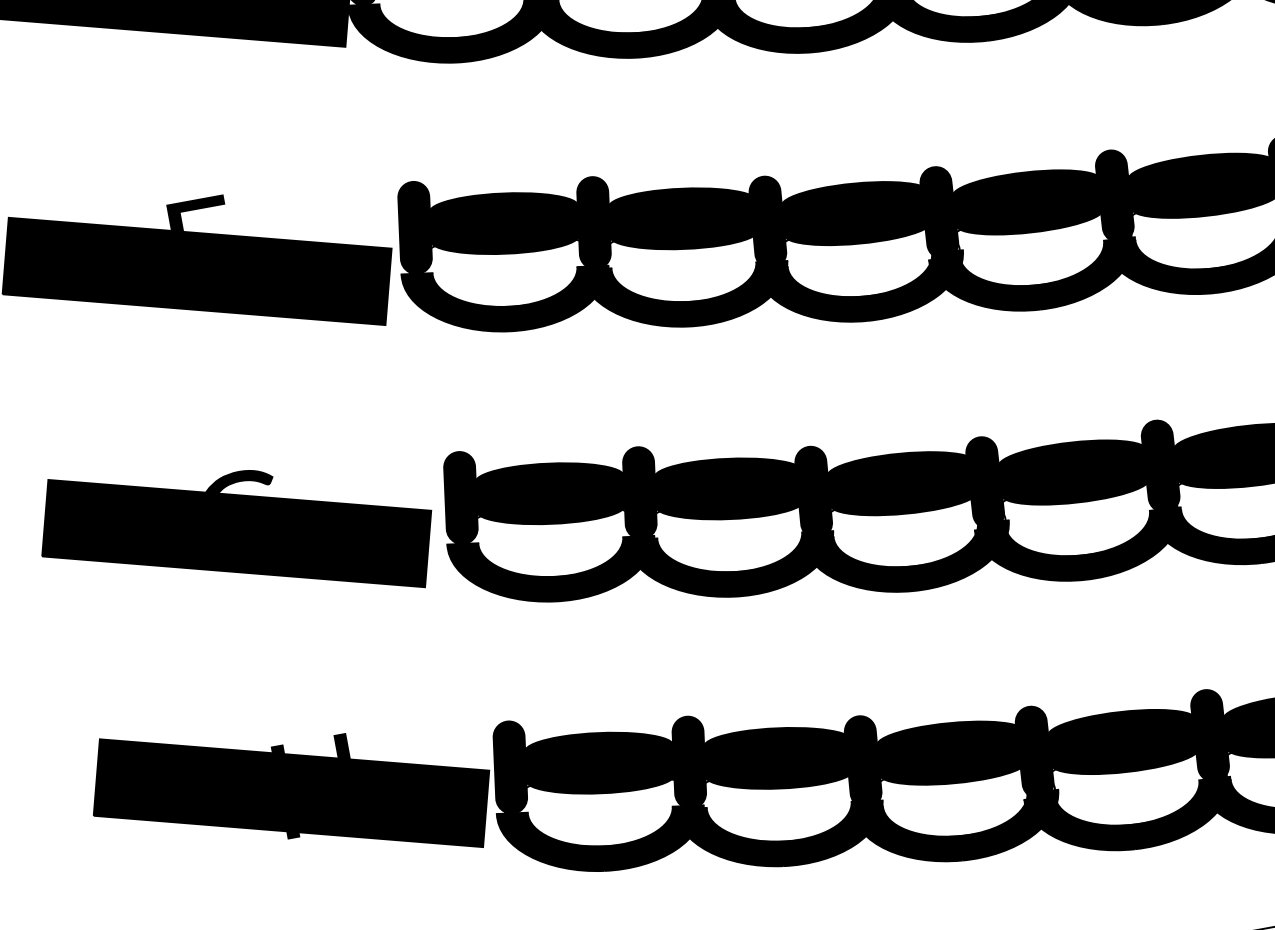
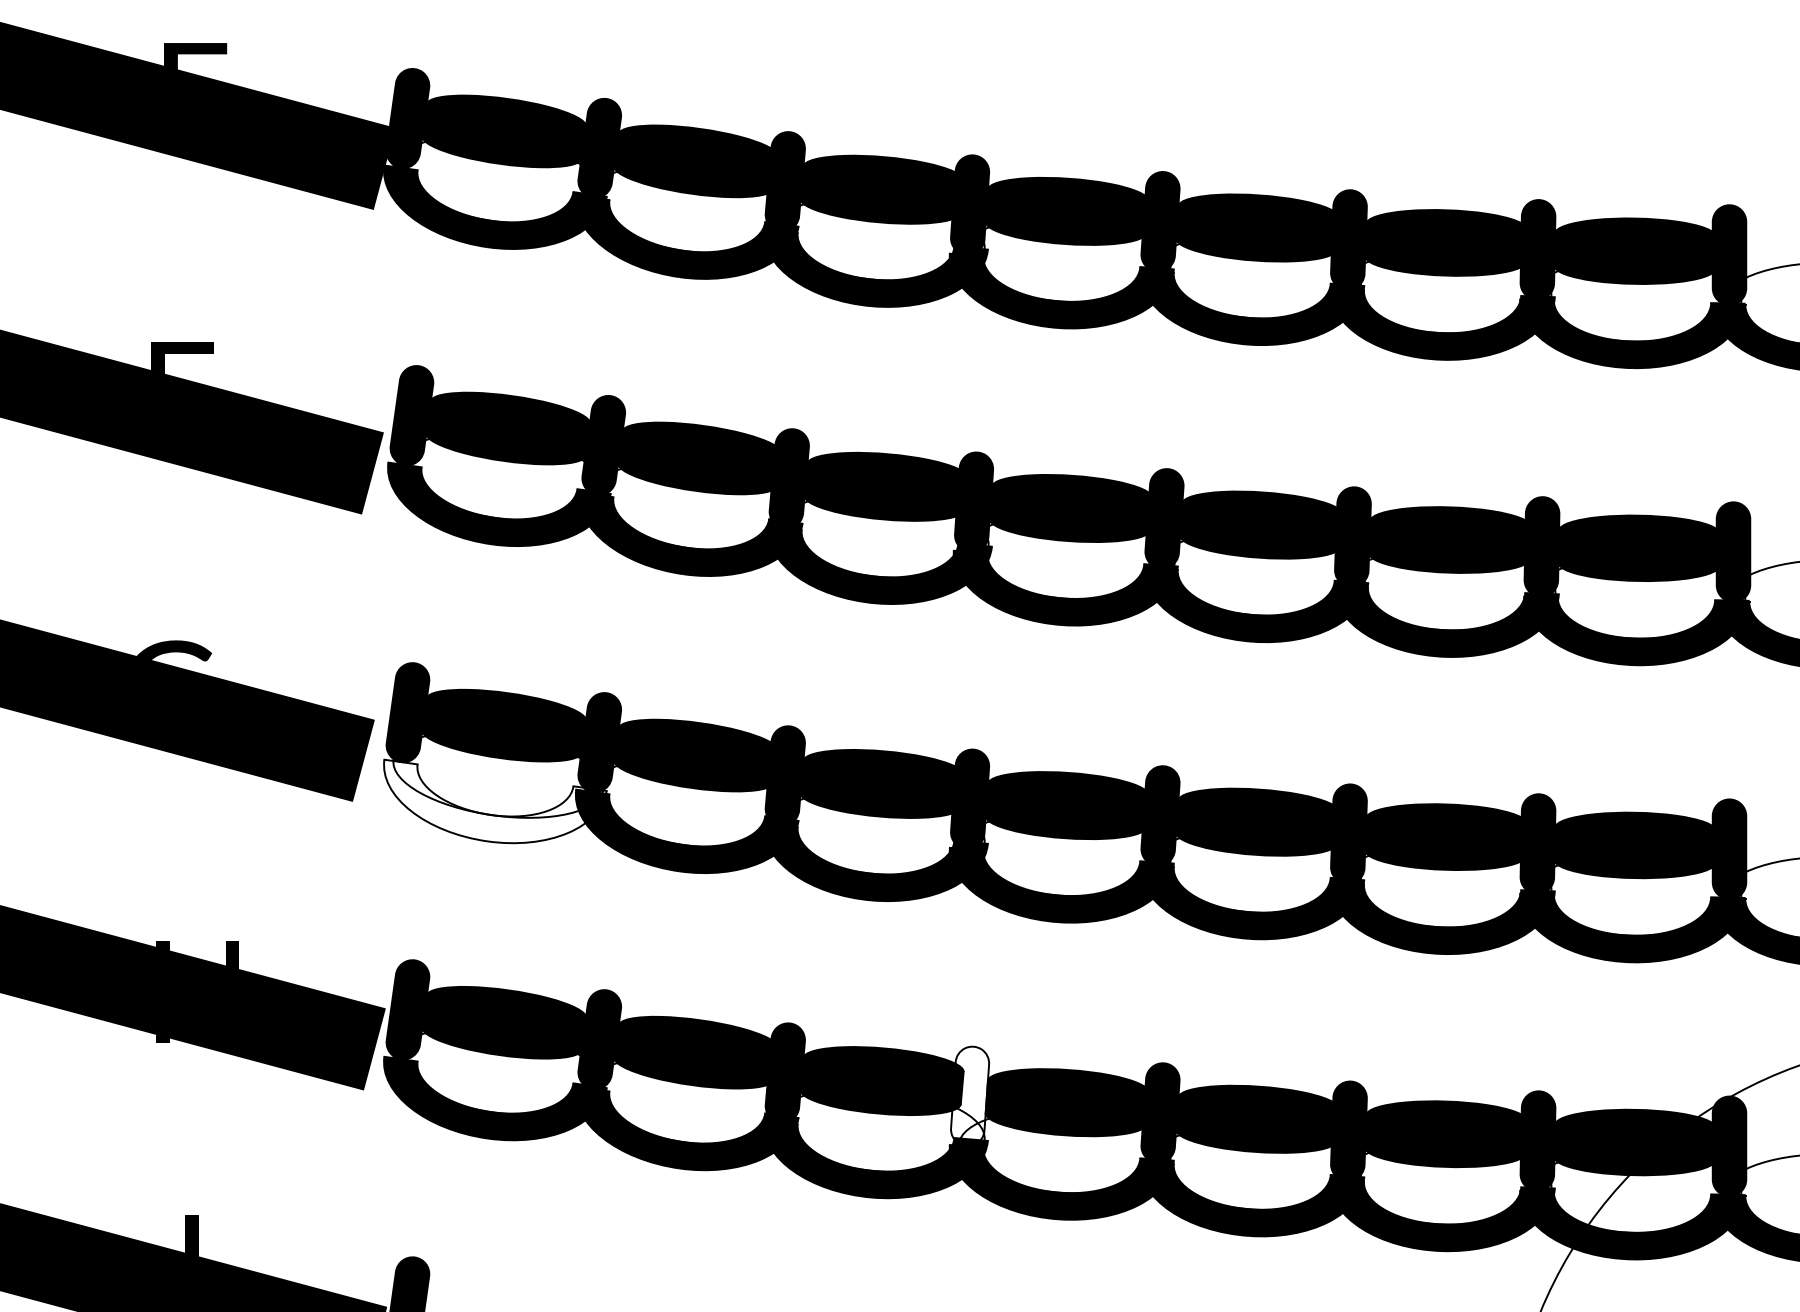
fill: (555, 563) -> (495, 801), removed
fill: (1035, 752) -> (970, 1096), removed

